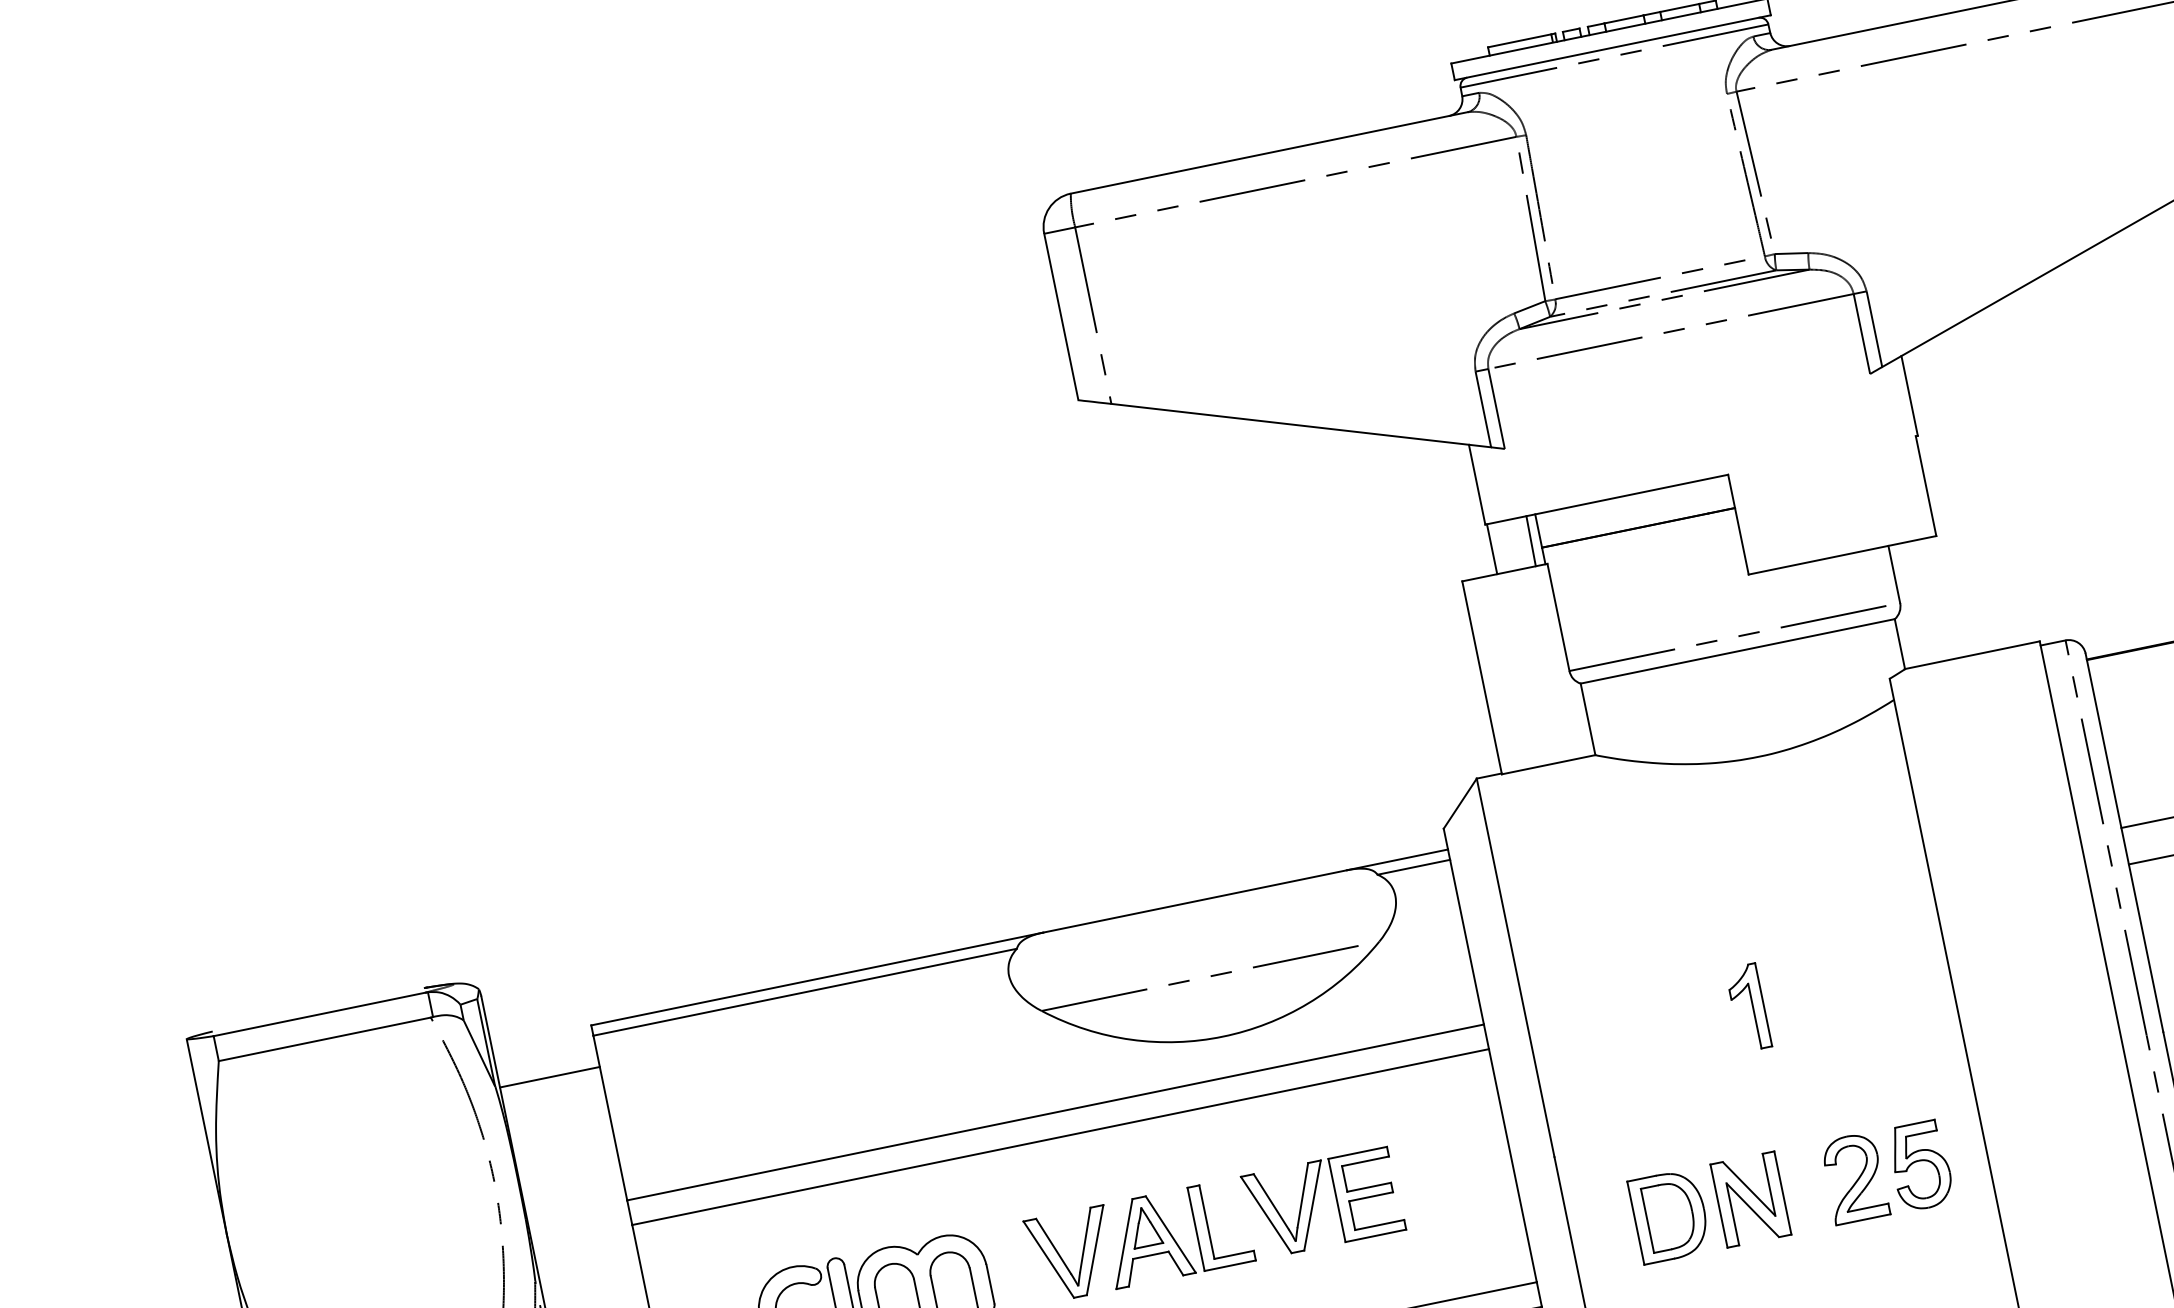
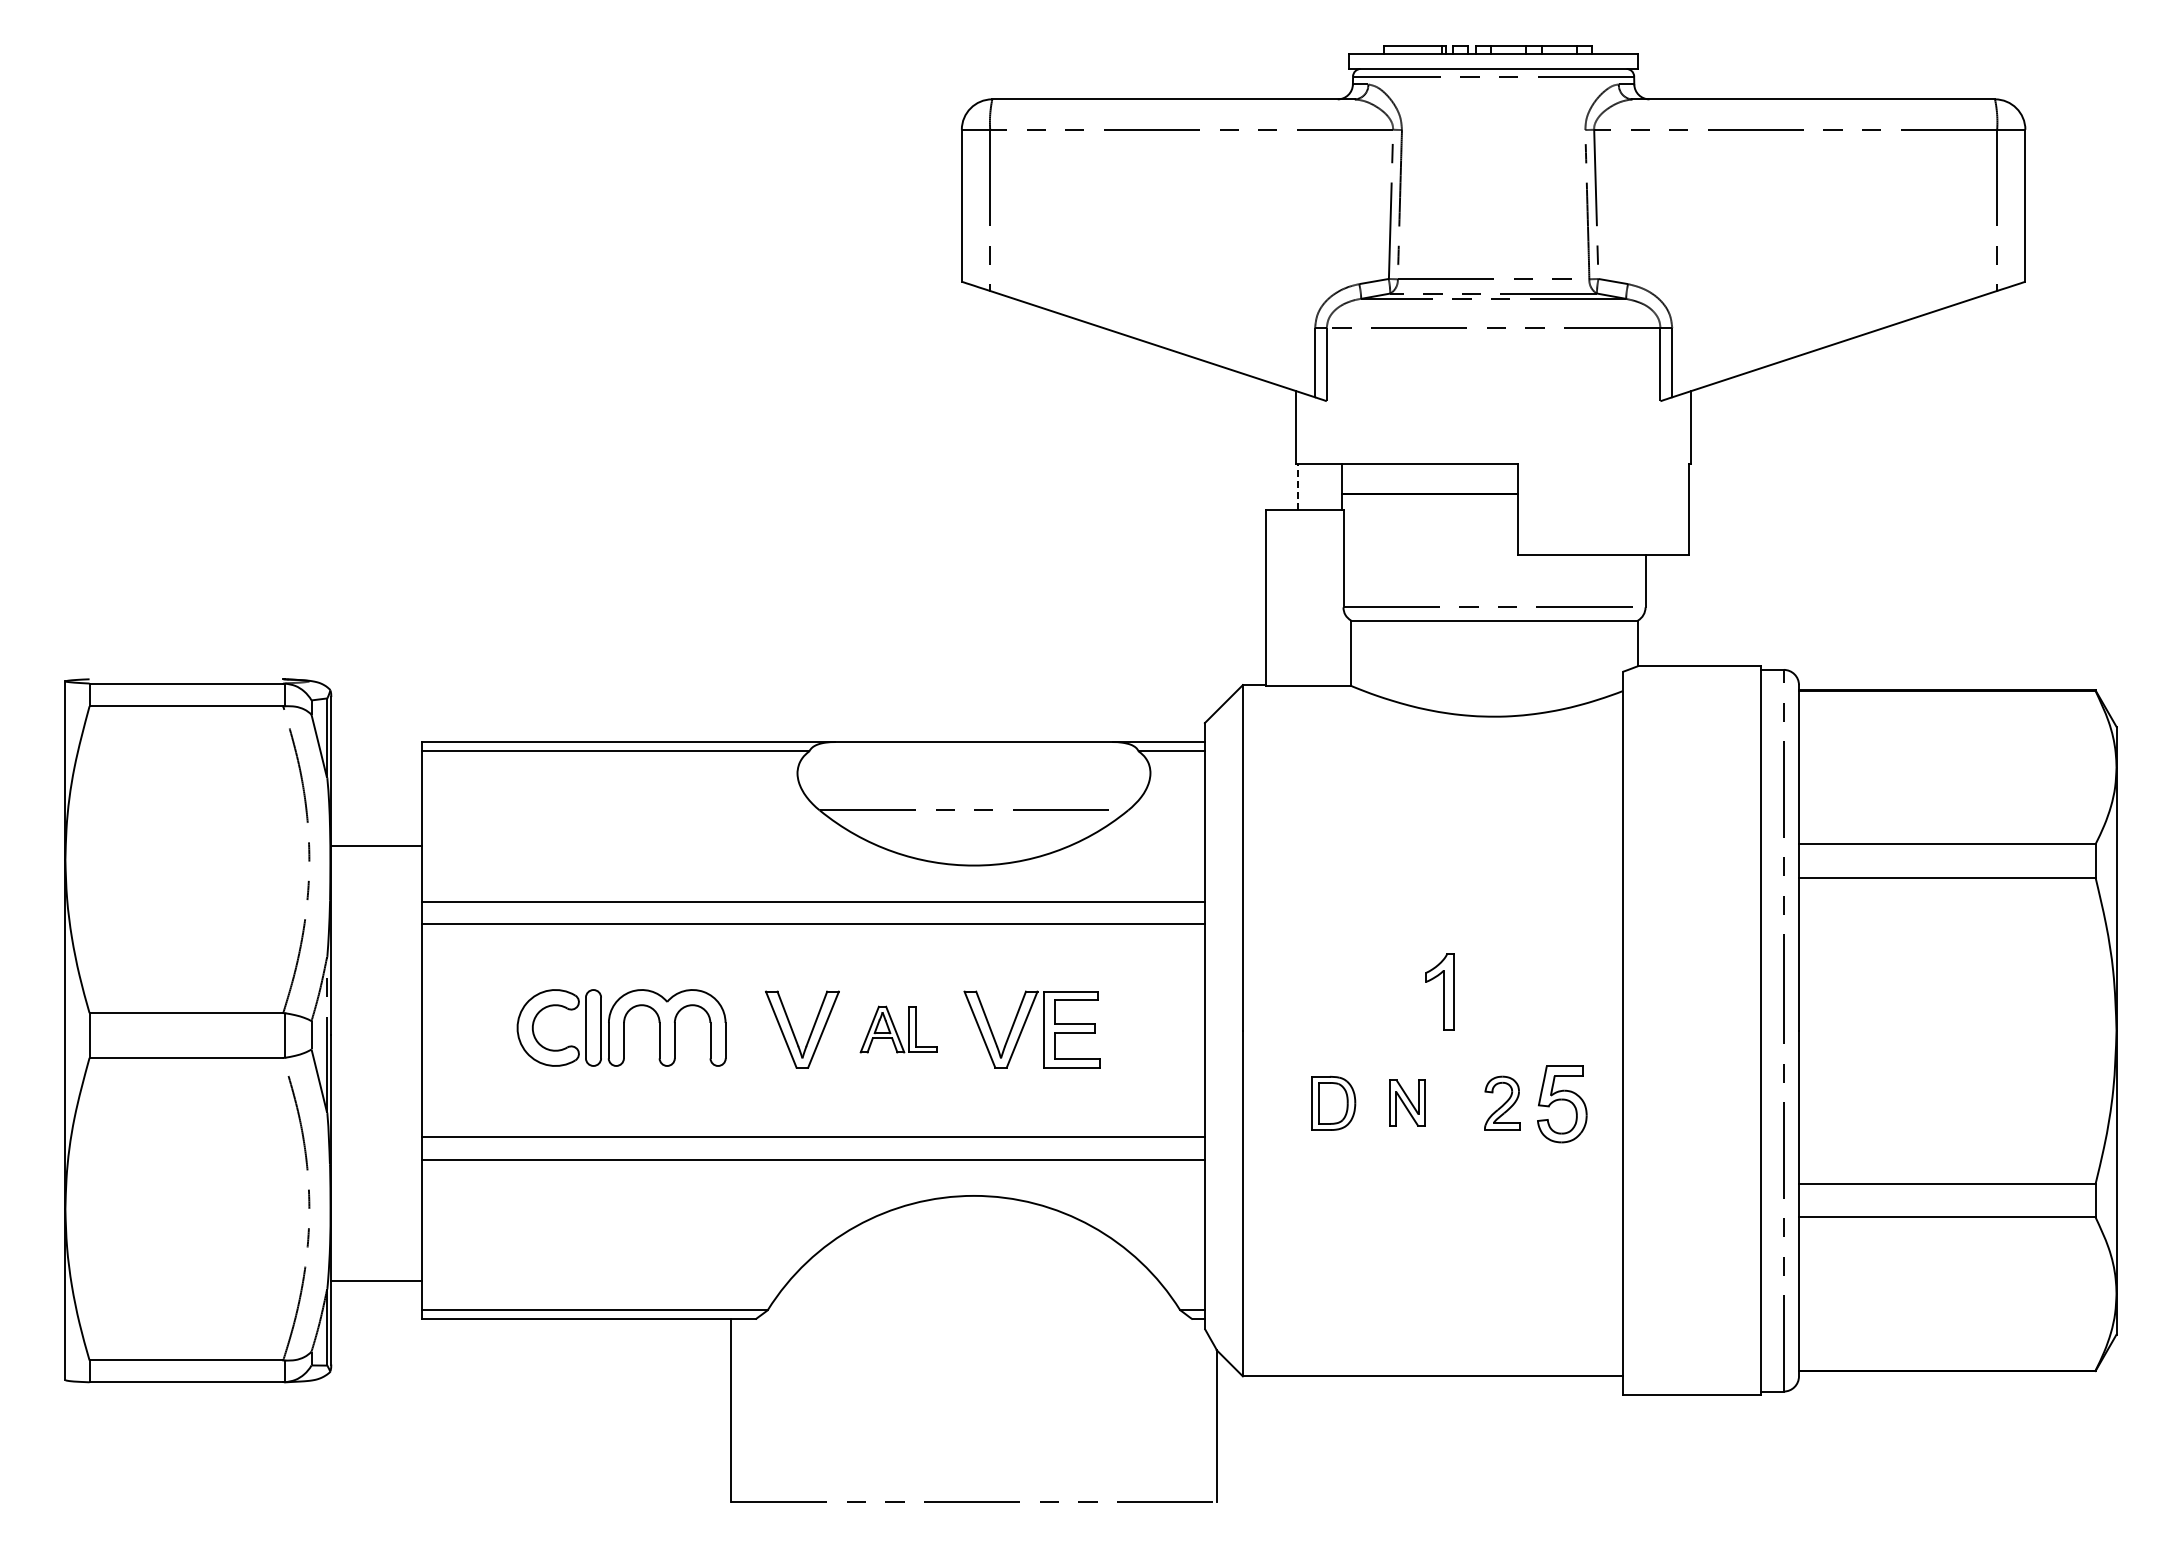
line: (1530, 541) -> (1332, 486), removed
line: (1491, 548) -> (1297, 486), solid -> dashed
part: (1748, 1007) -> (1439, 991), moved
line: (549, 1077) -> (376, 846), moved
part: (1853, 1177) -> (1501, 1102), size x0.7
part: (1750, 1198) -> (1407, 1102), size x0.6
part: (1670, 1216) -> (1333, 1103), size x0.7
part: (1177, 1233) -> (898, 1029), size x0.6

